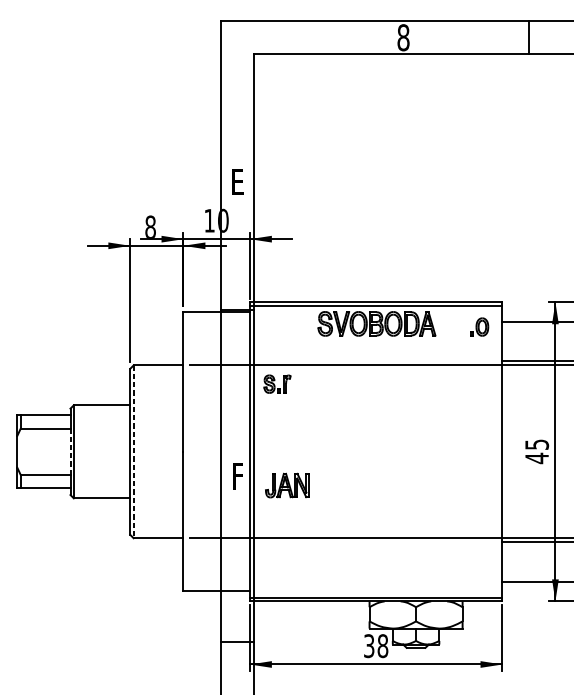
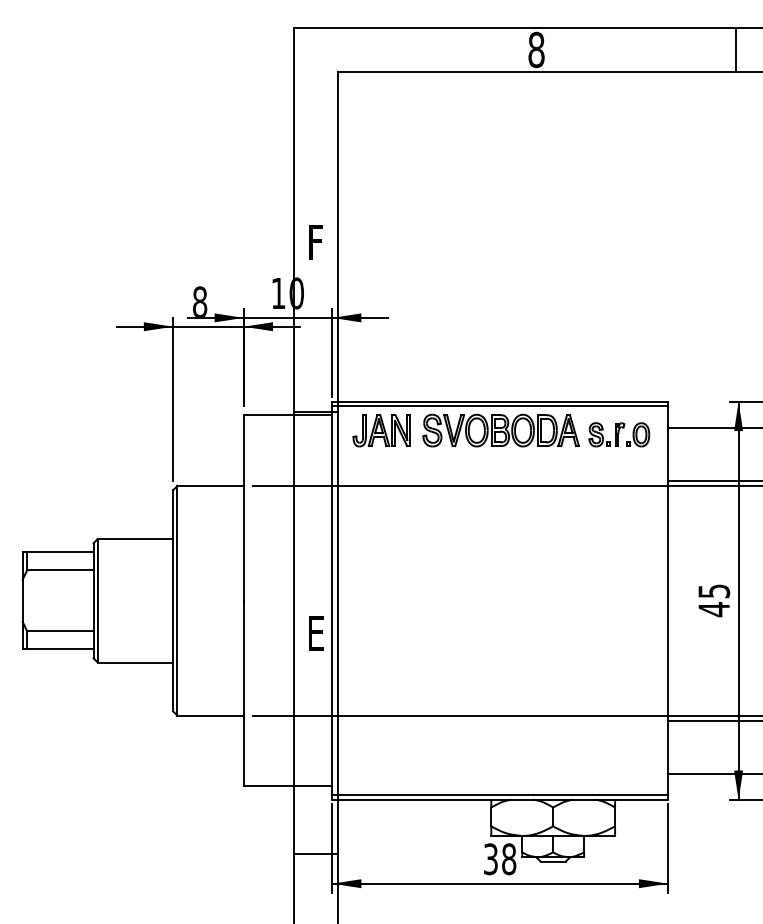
line: (529, 37) -> (735, 49), moved
text: (238, 184) -> (317, 244), E -> F
part: (277, 383) -> (606, 434), moved
line: (70, 451) -> (93, 600), dashed -> solid
line: (133, 451) -> (177, 600), dashed -> solid
text: (238, 476) -> (316, 633), F -> E
part: (287, 485) -> (381, 430), moved

